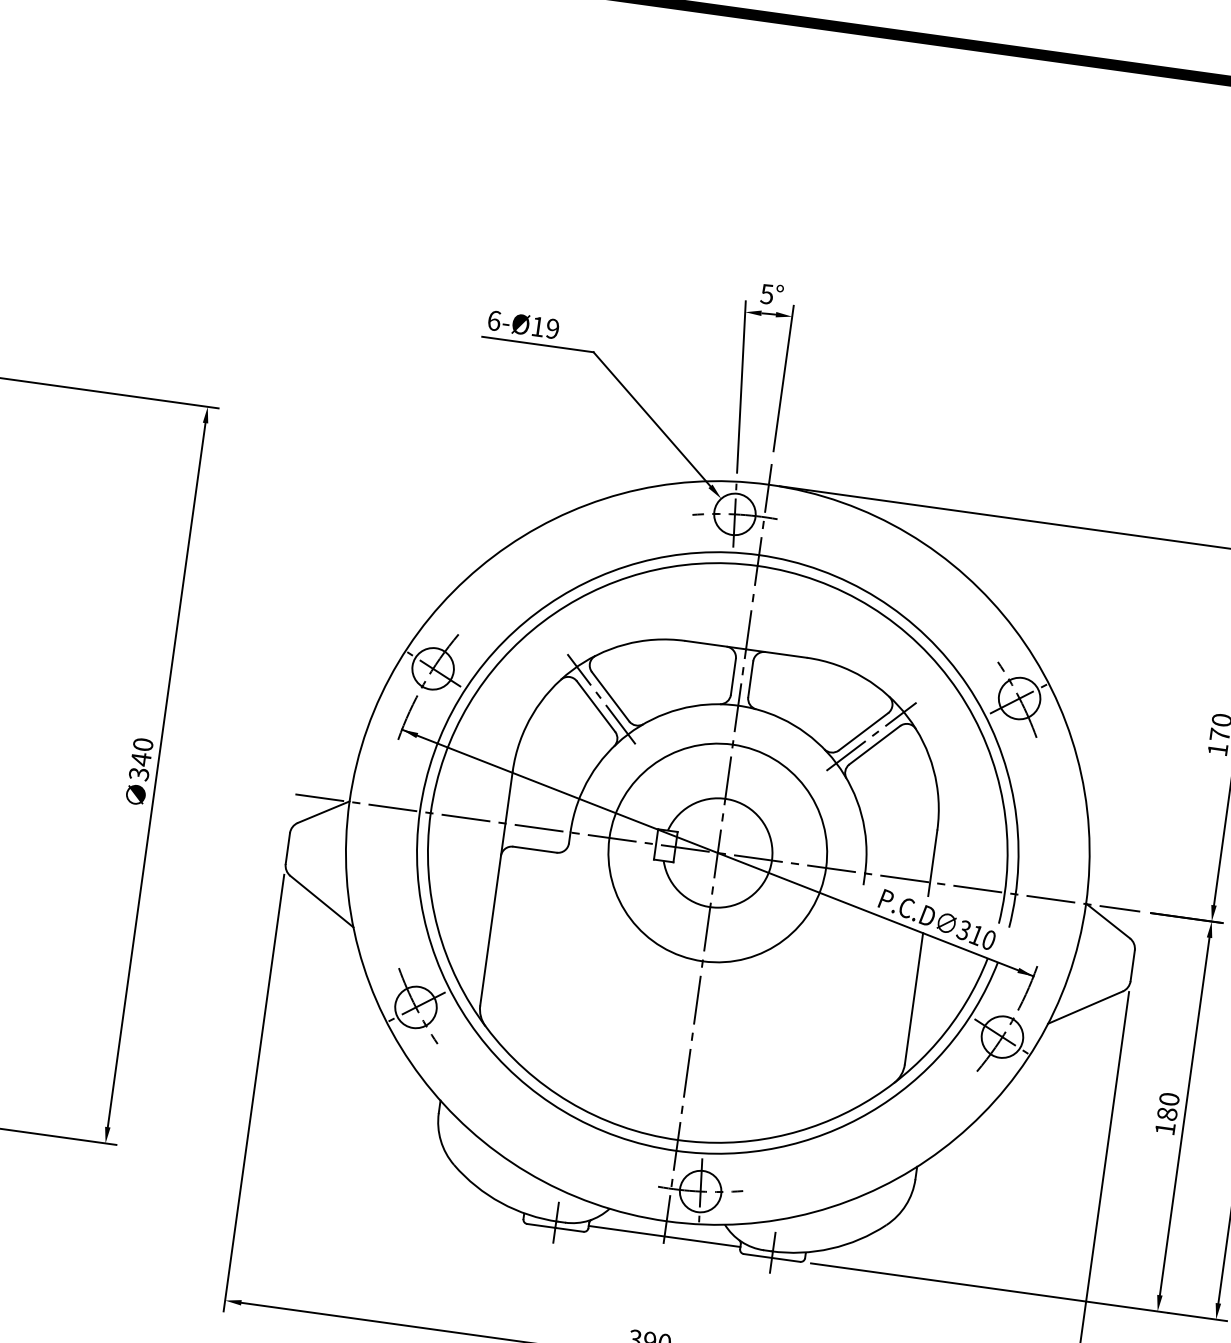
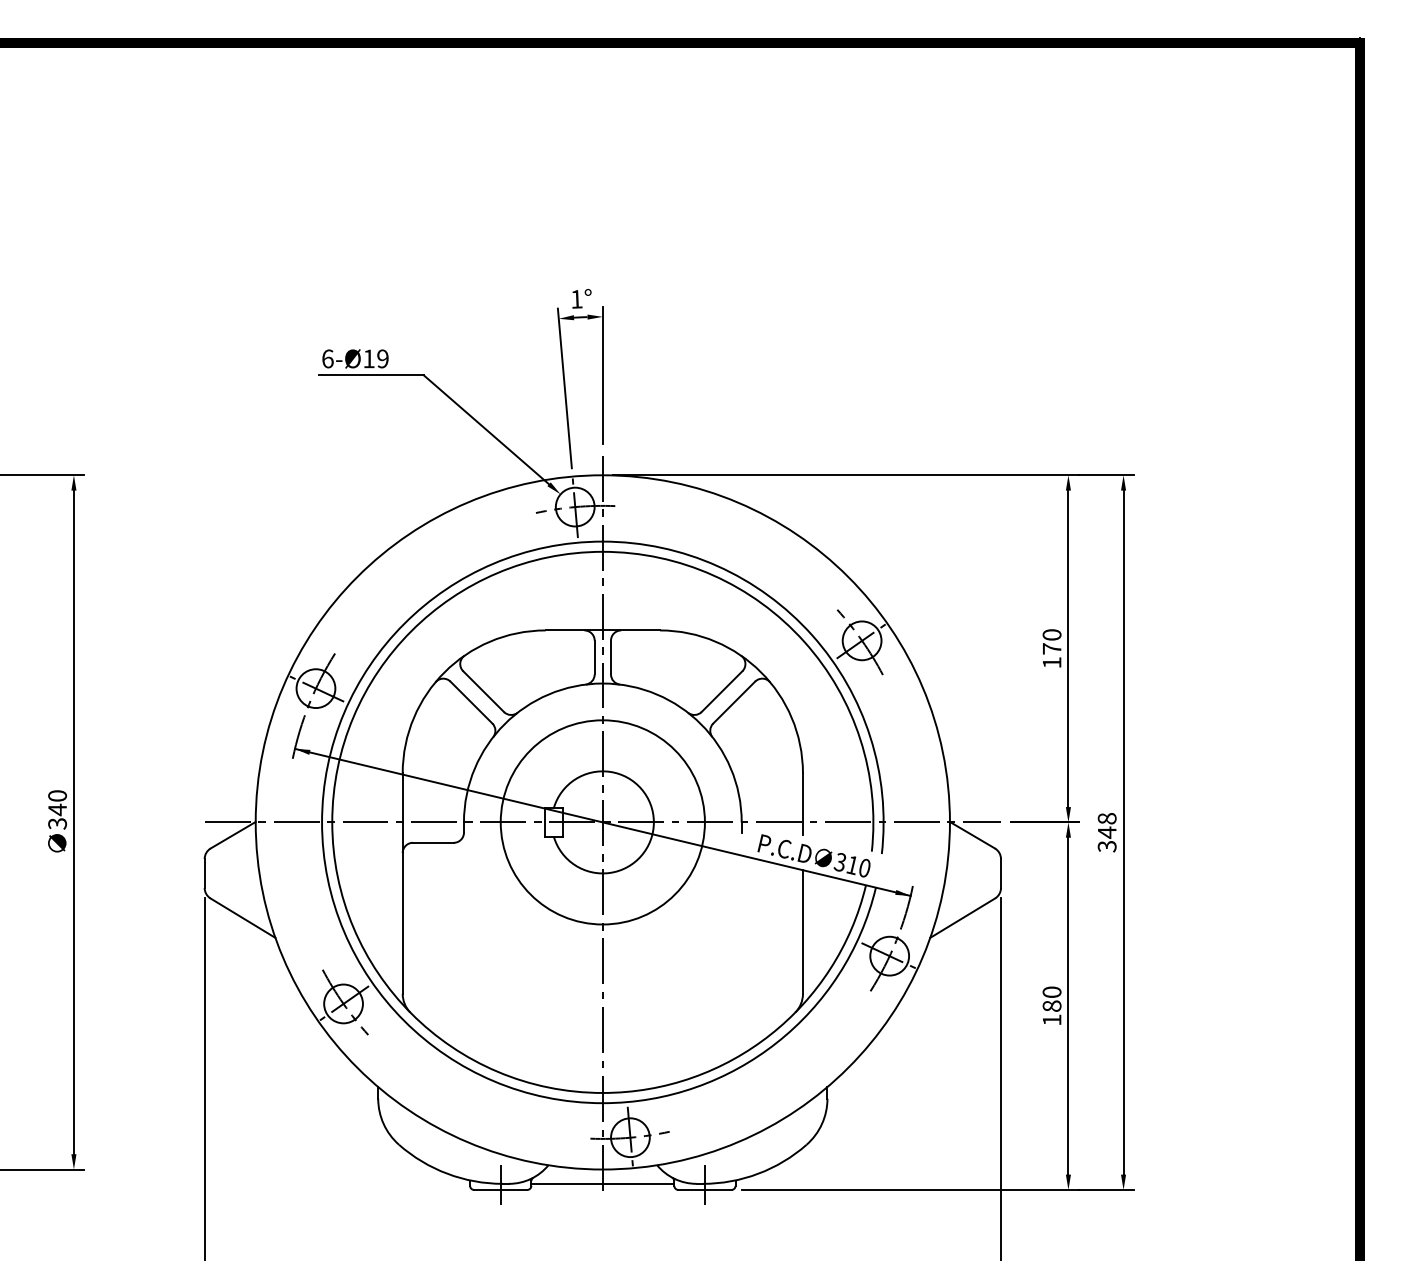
text: (766, 294) -> (576, 299), 5° -> 1°
line: (601, 698) -> (475, 694), removed
line: (871, 735) -> (729, 694), removed

